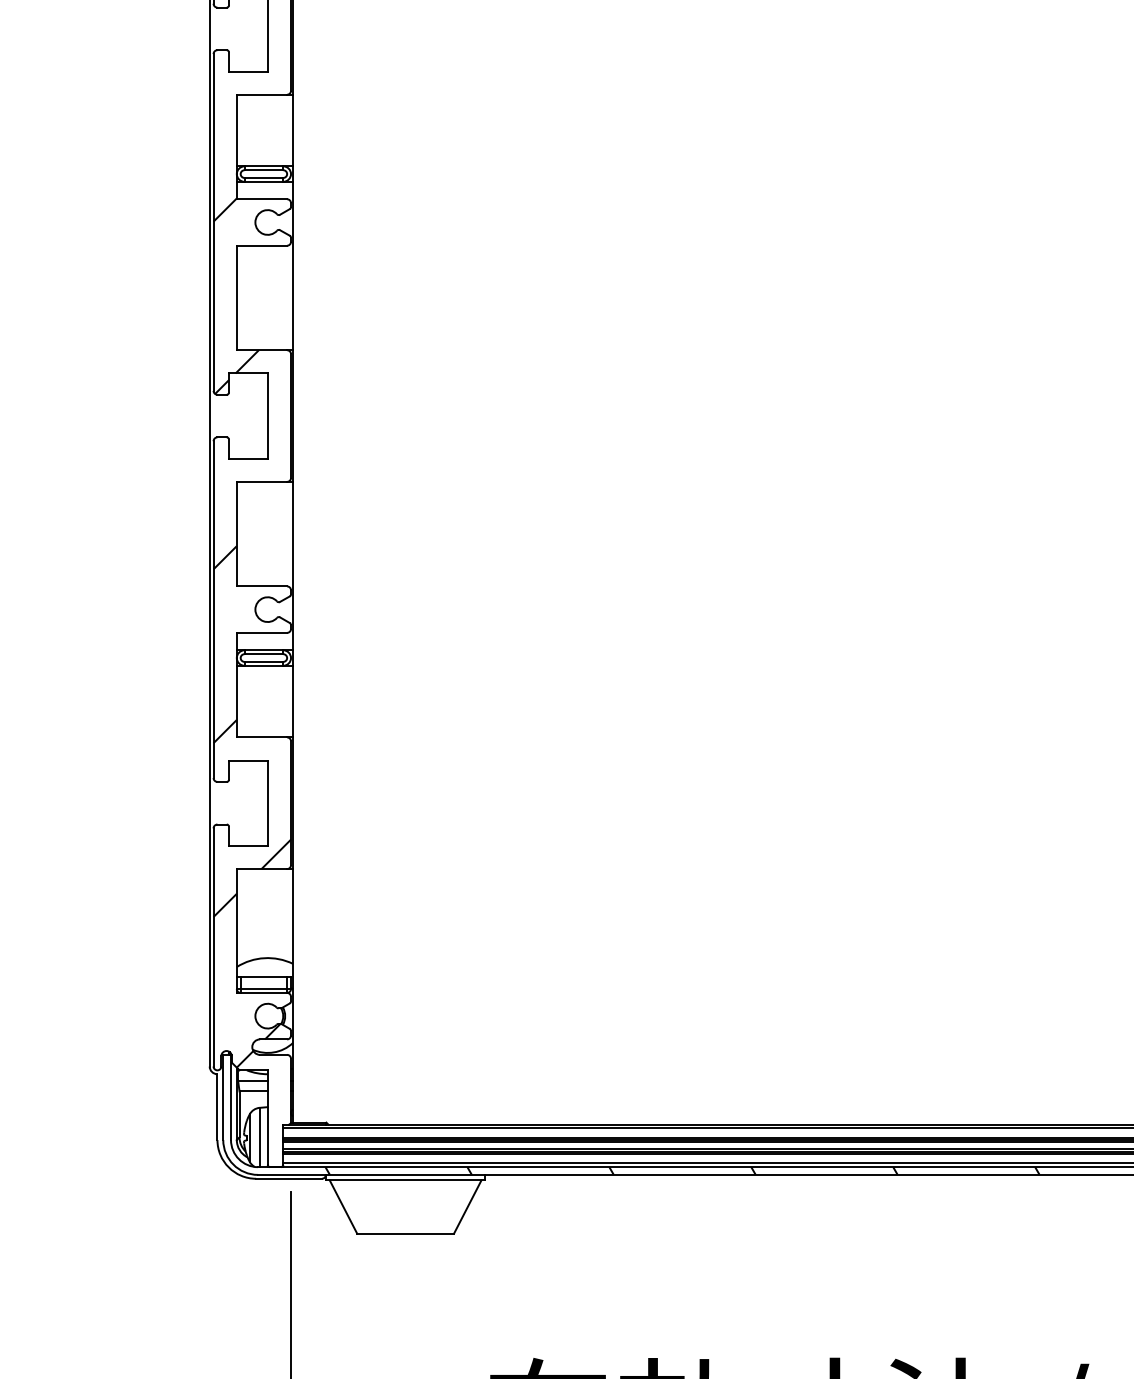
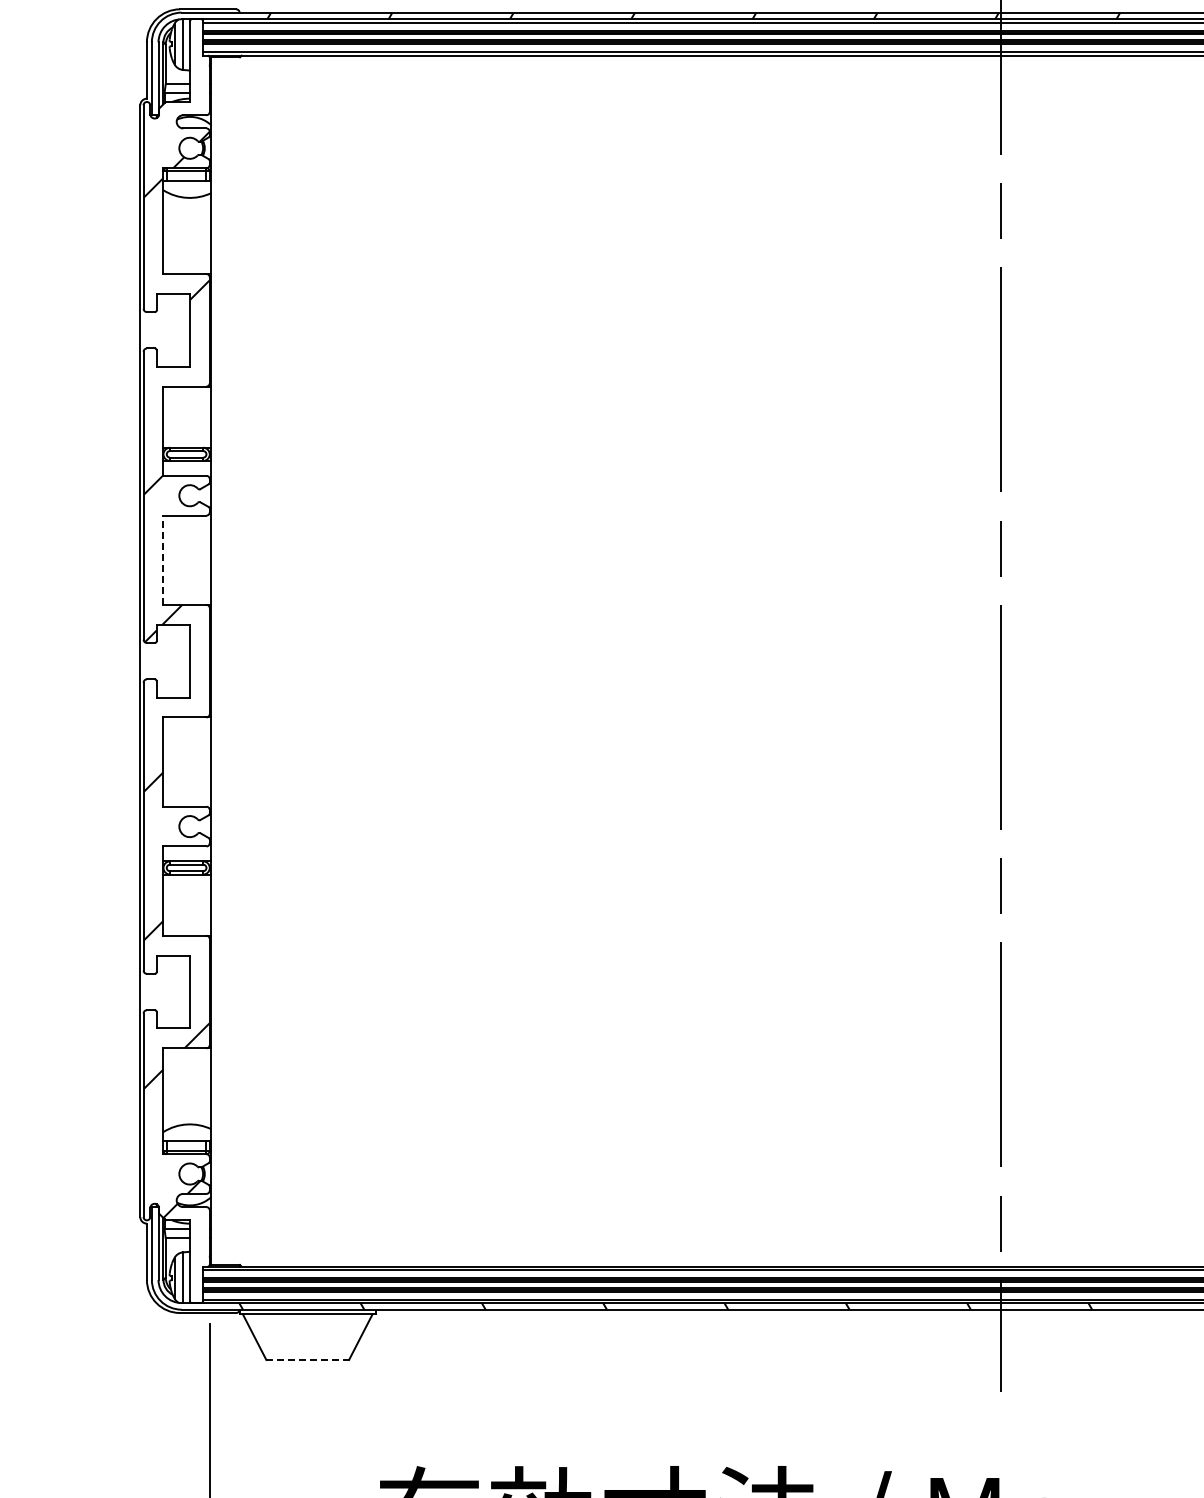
line: (236, 298) -> (163, 560), solid -> dashed
line: (406, 1233) -> (308, 1359), solid -> dashed

